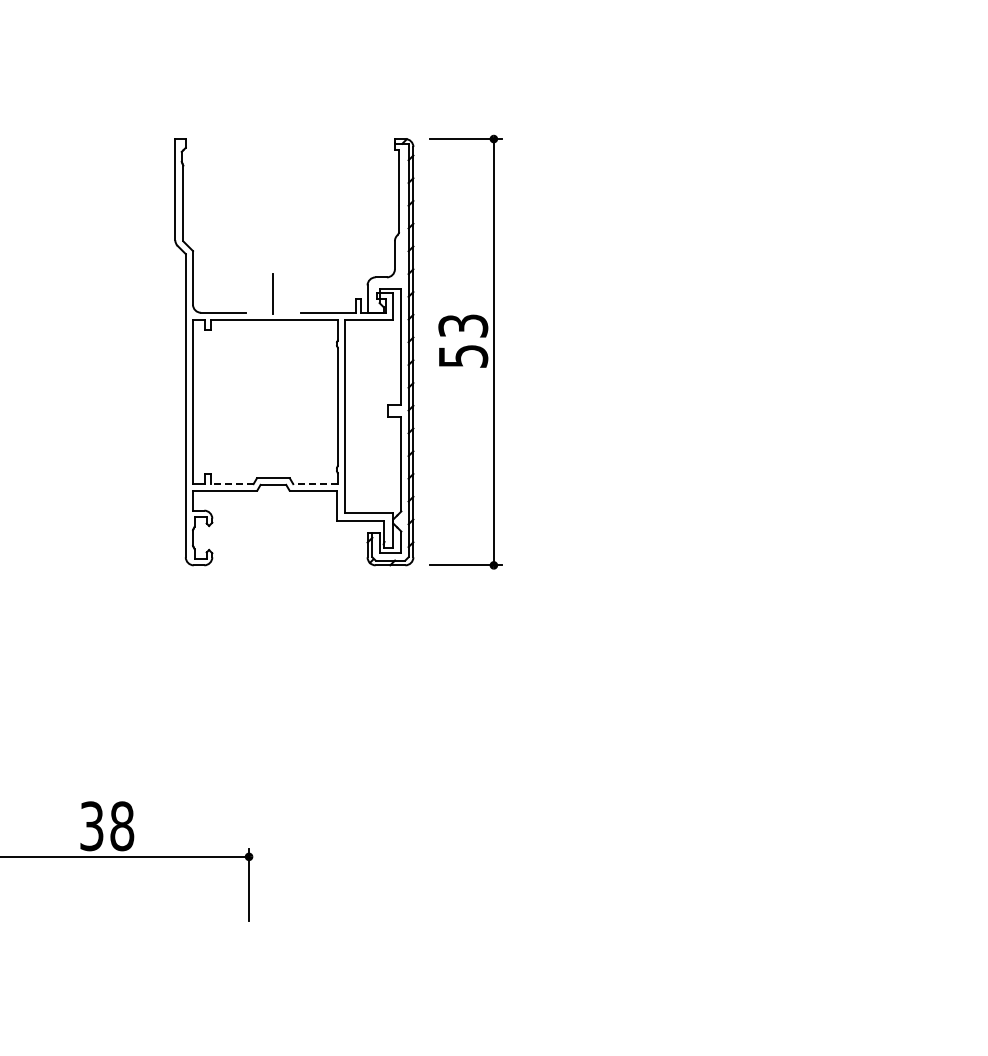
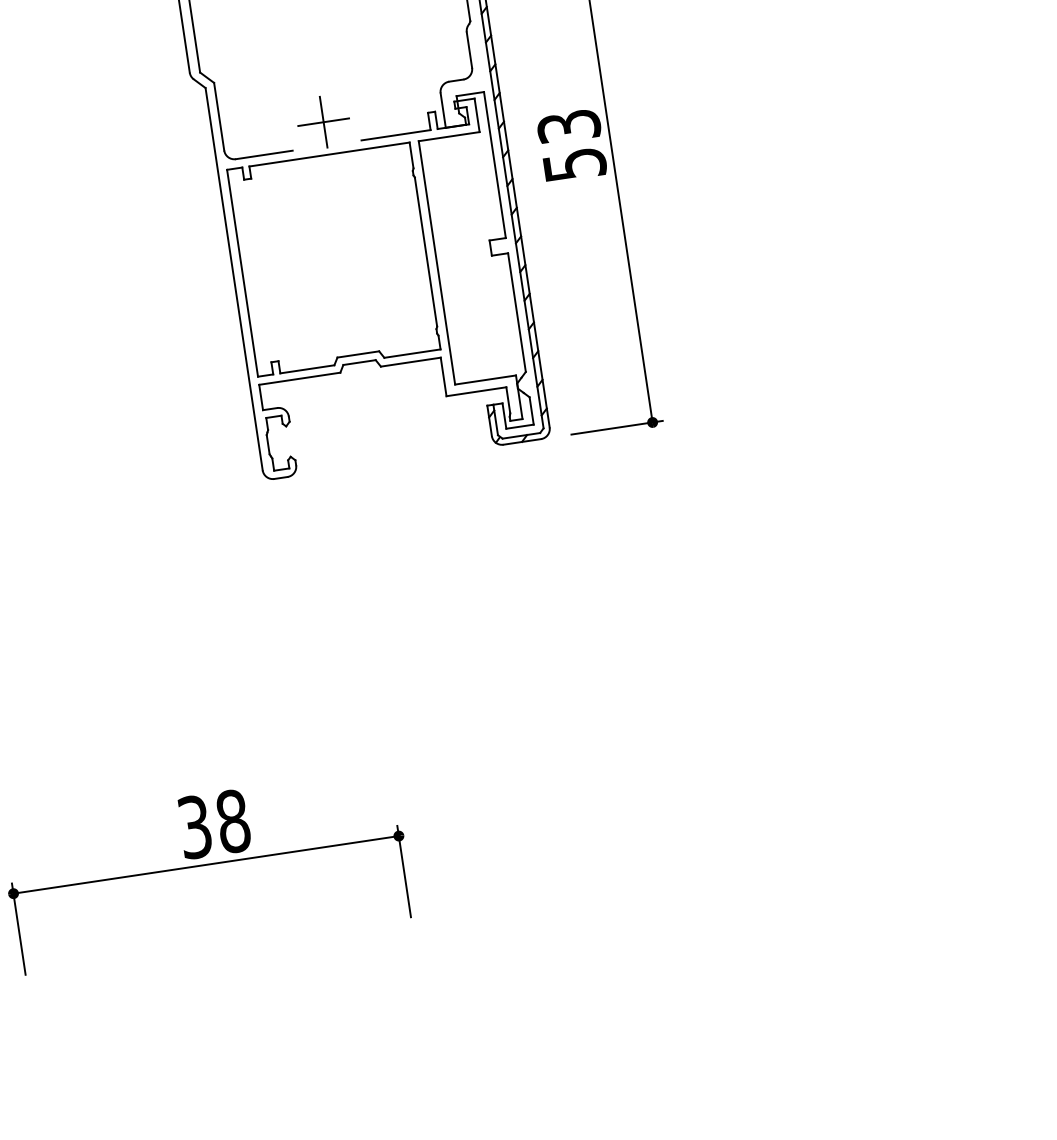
line: (273, 294) -> (323, 122), added
line: (231, 484) -> (306, 369), dashed -> solid
line: (315, 484) -> (412, 354), dashed -> solid

